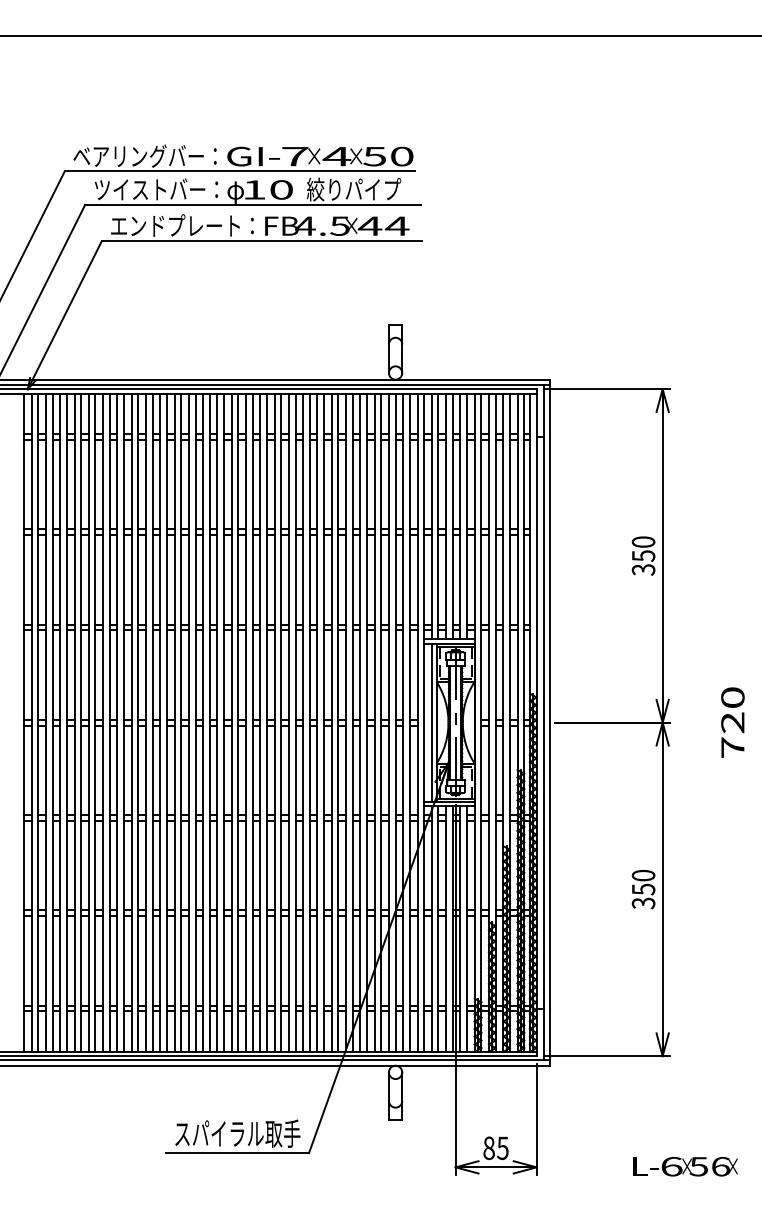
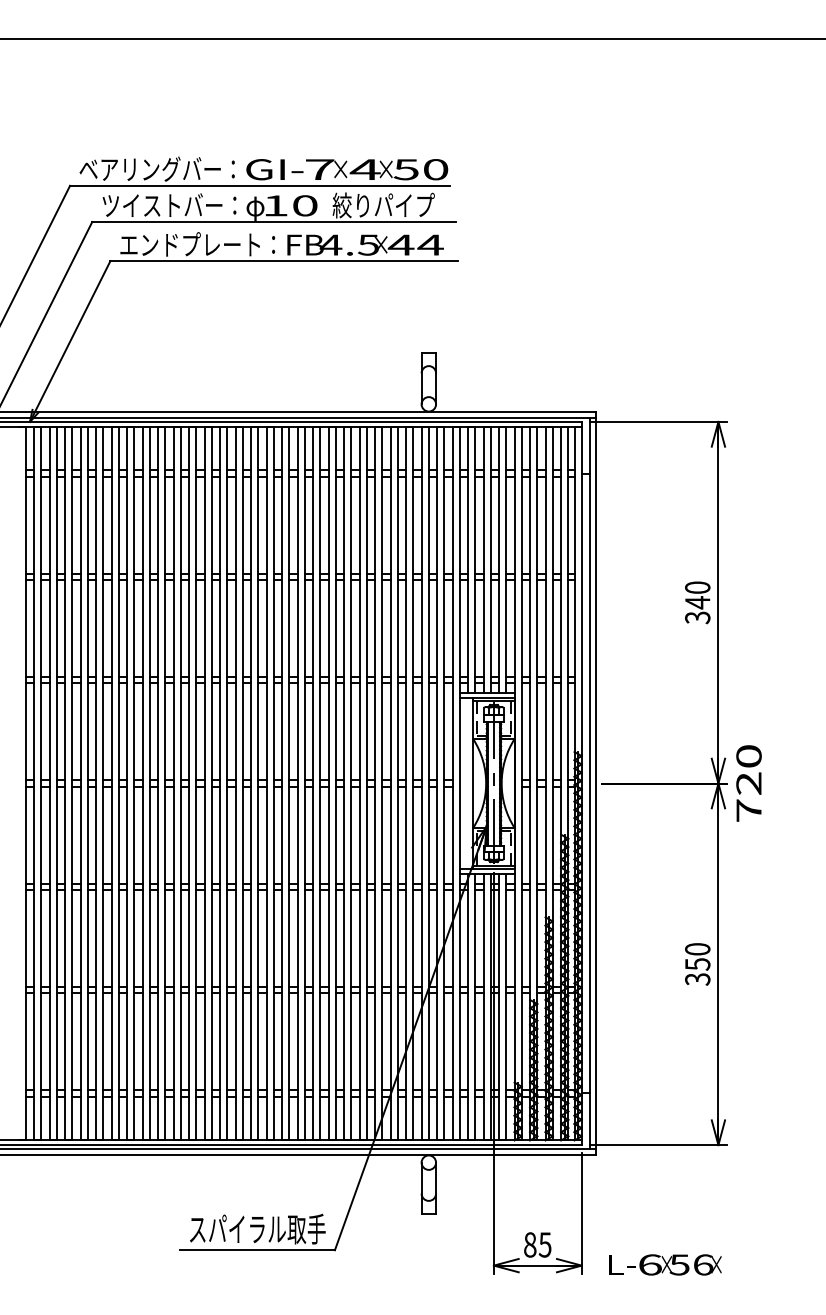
text: (643, 555) -> (697, 602), 350 -> 340
line: (432, 722) -> (468, 783), removed
text: (732, 722) -> (748, 783), moved
text: (685, 1166) -> (665, 1264), moved

